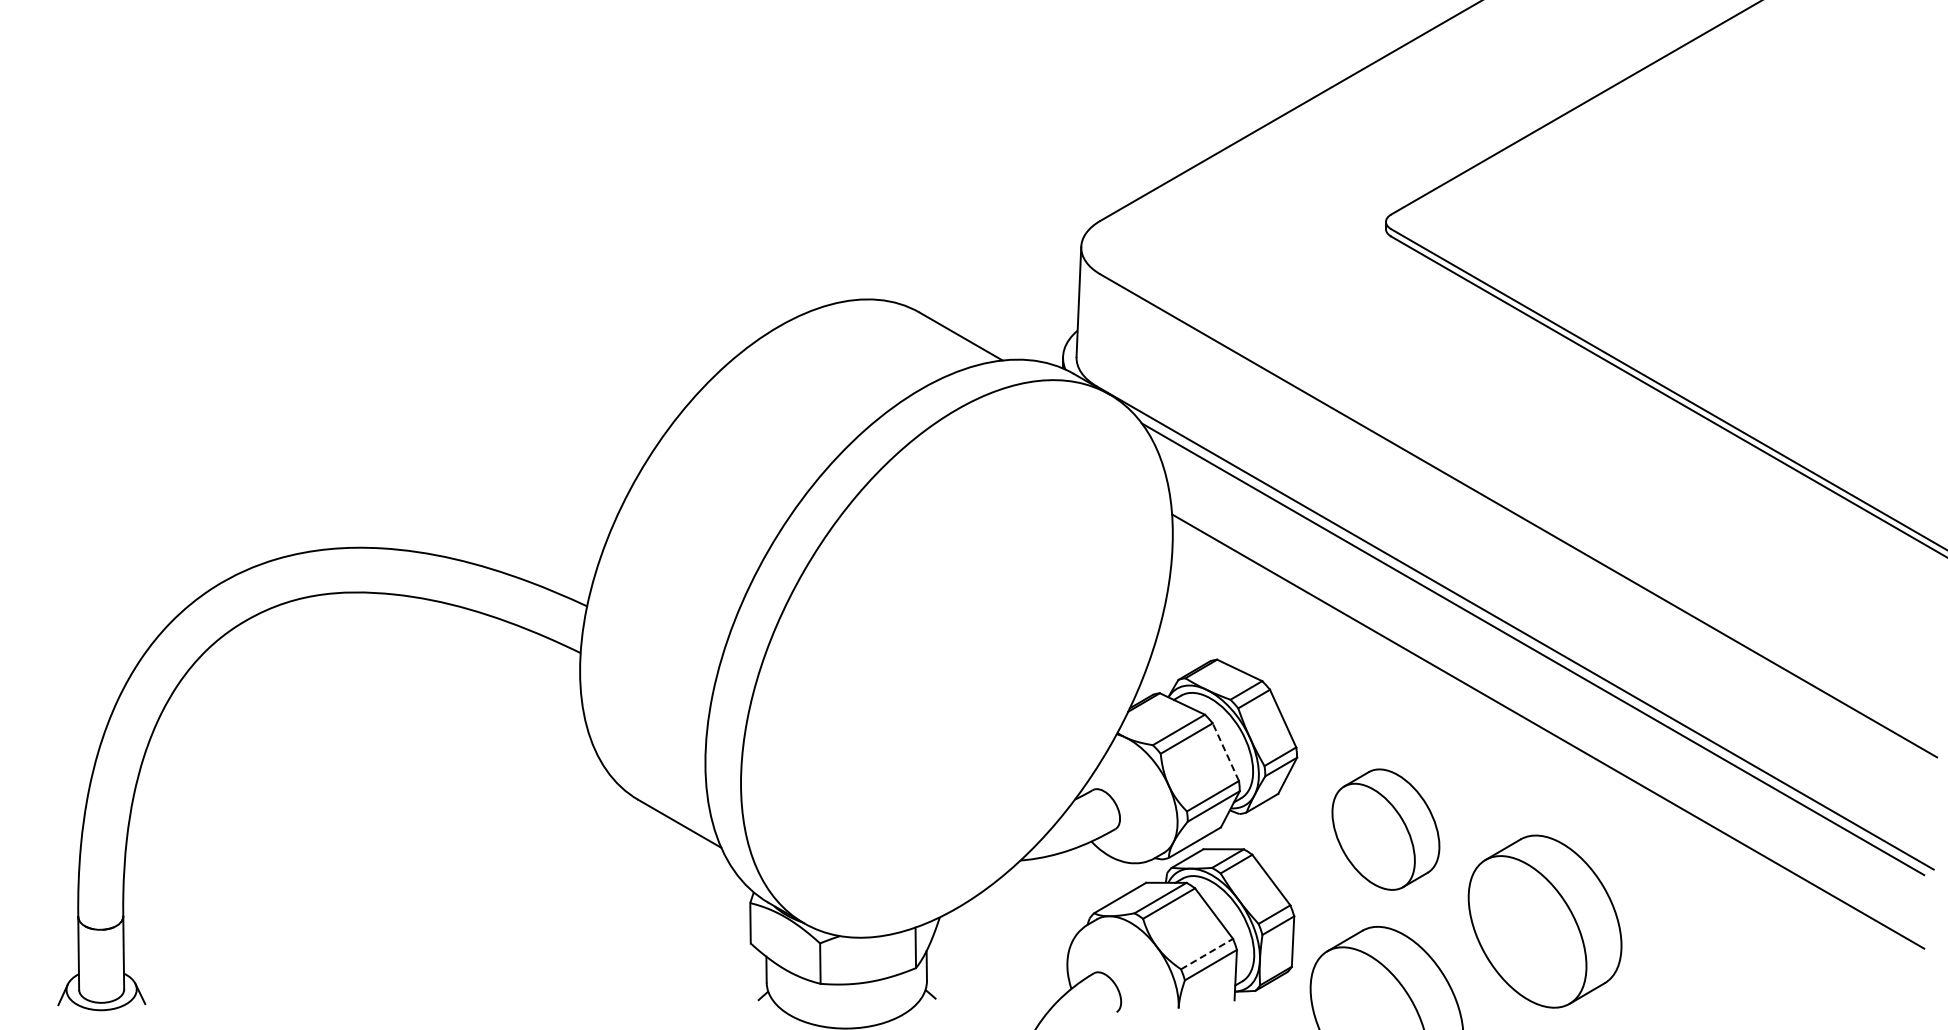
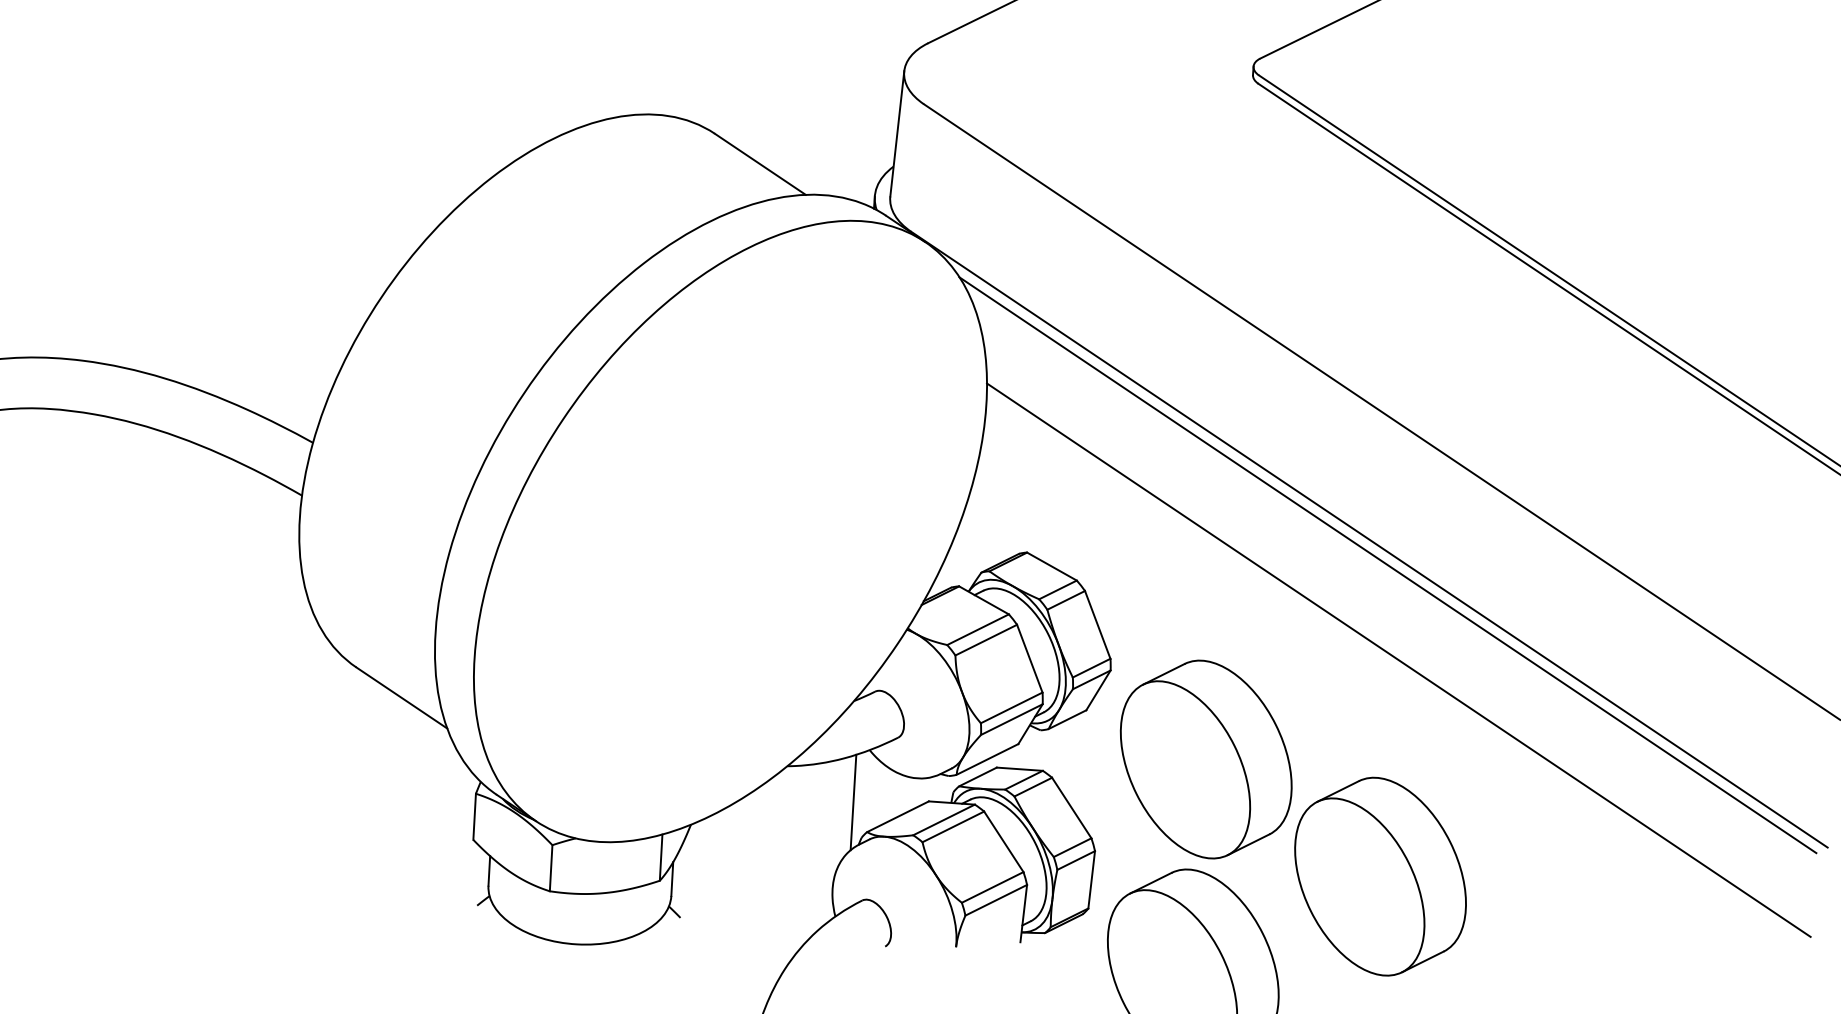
line: (1225, 752) -> (1029, 659), dashed -> solid
part: (1385, 829) -> (1205, 759), size x1.43
line: (1080, 888) -> (853, 802), added
line: (1207, 953) -> (993, 886), dashed -> solid

